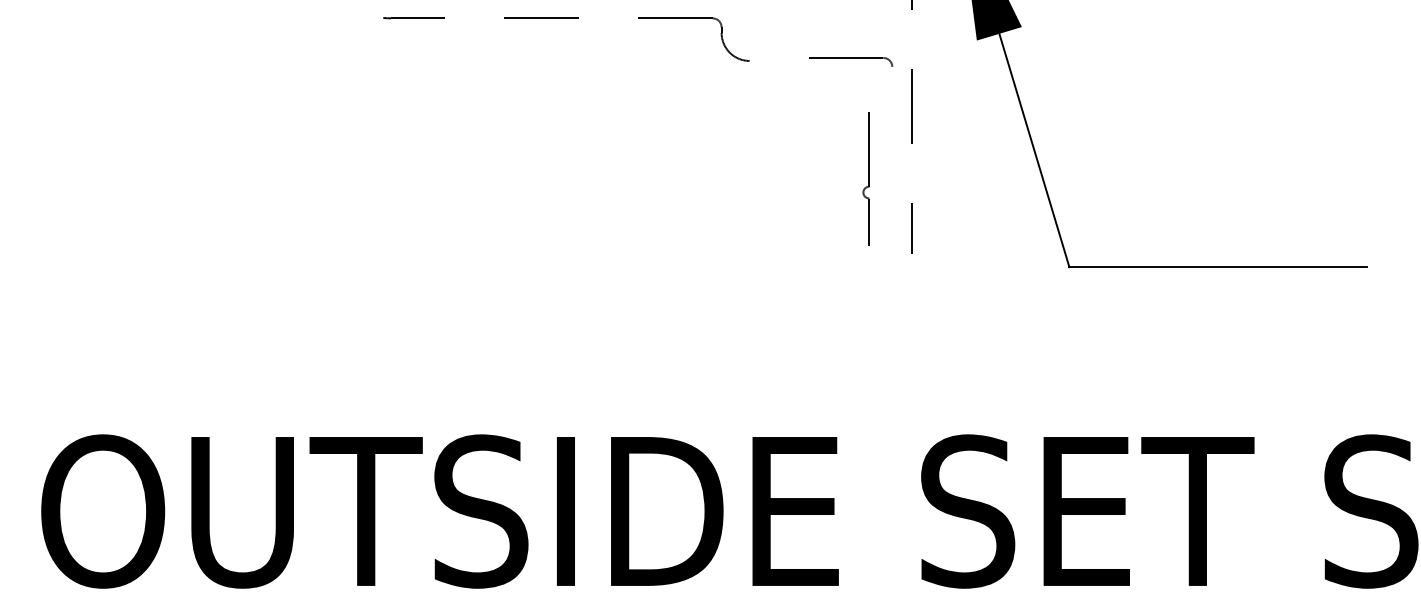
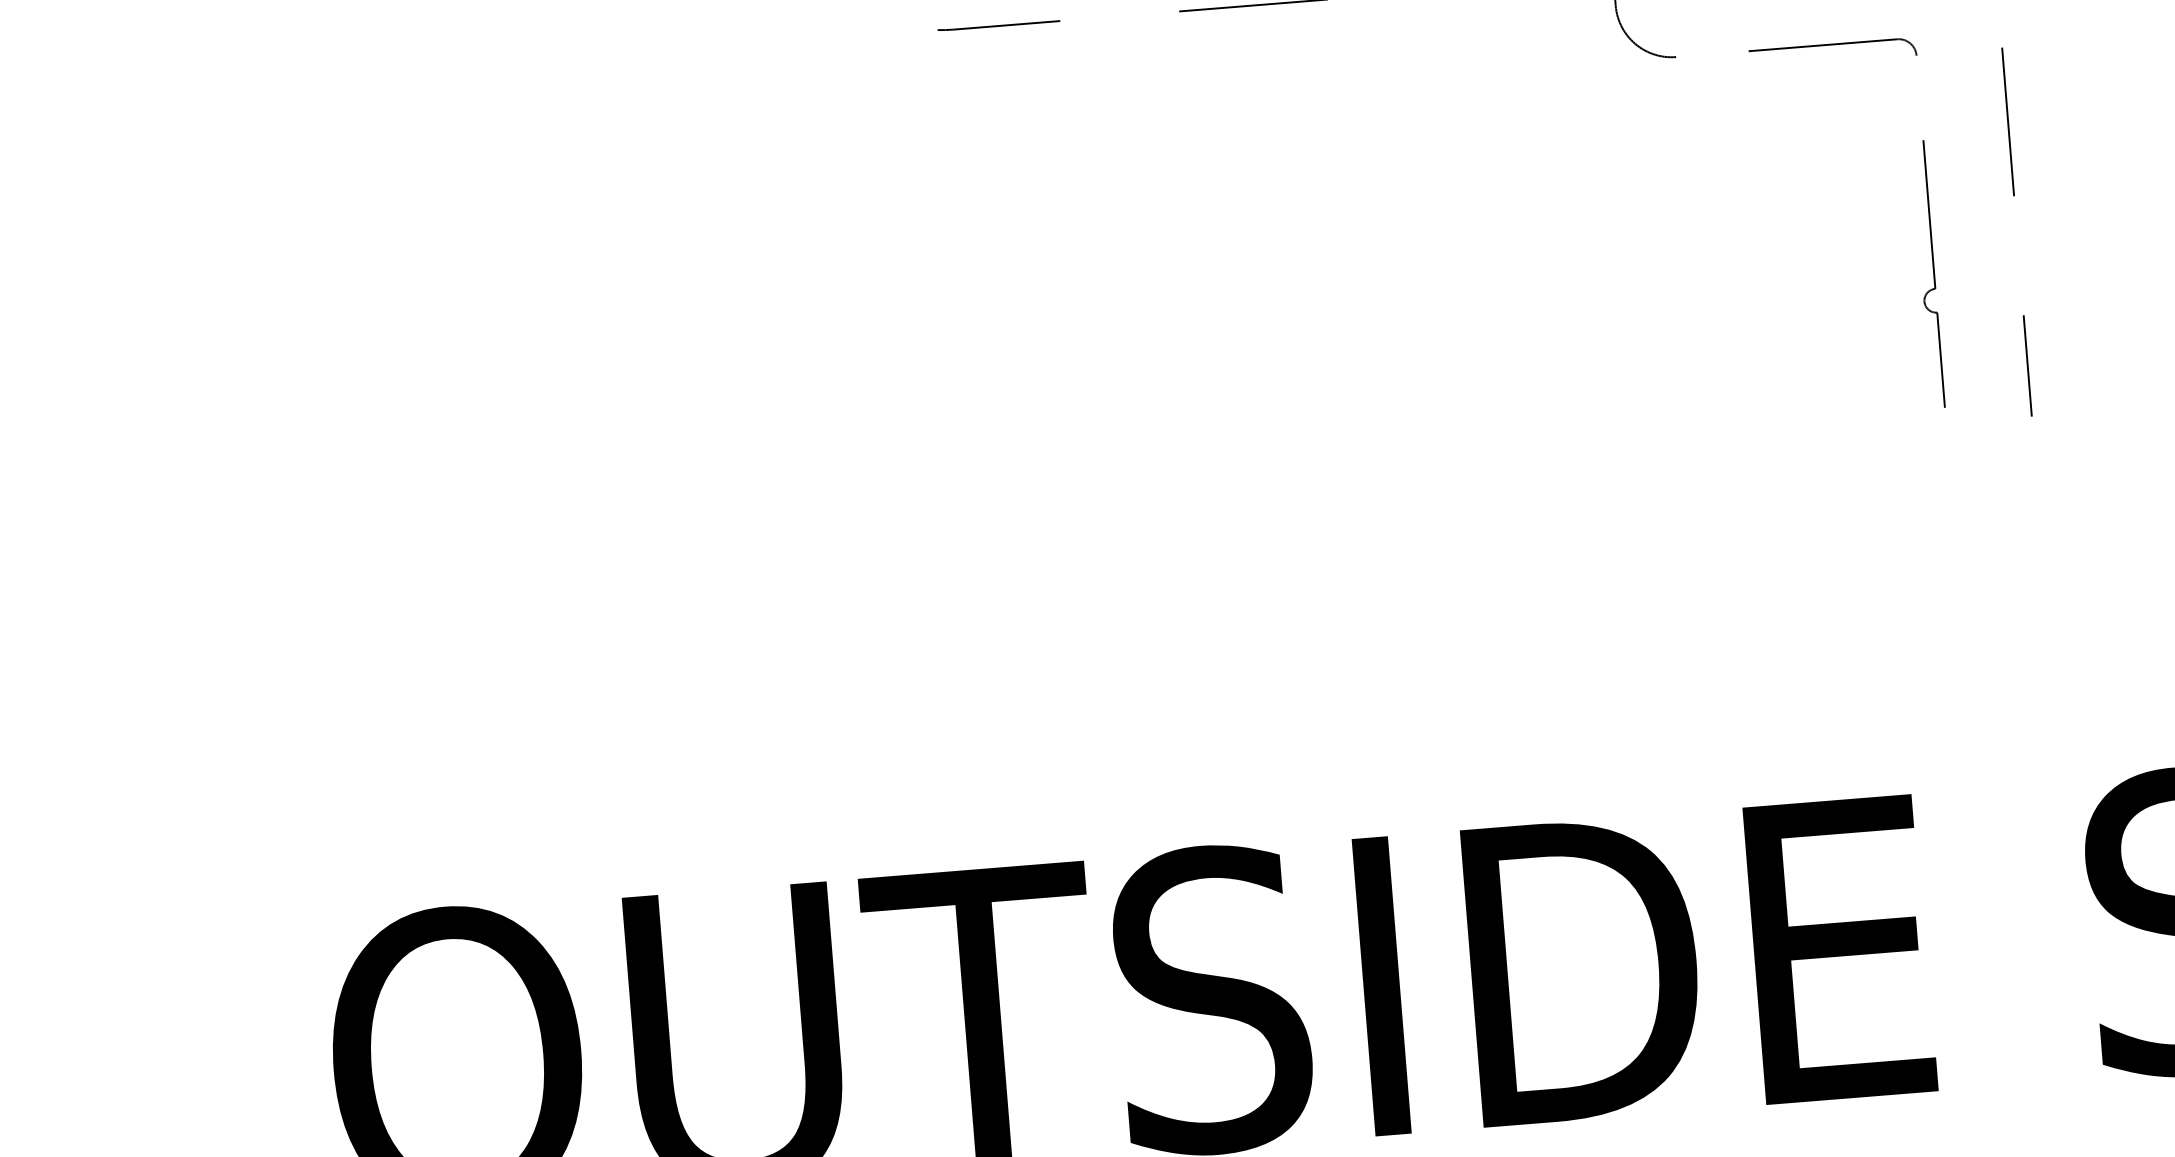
part: (851, 61) -> (1834, 51), moved

